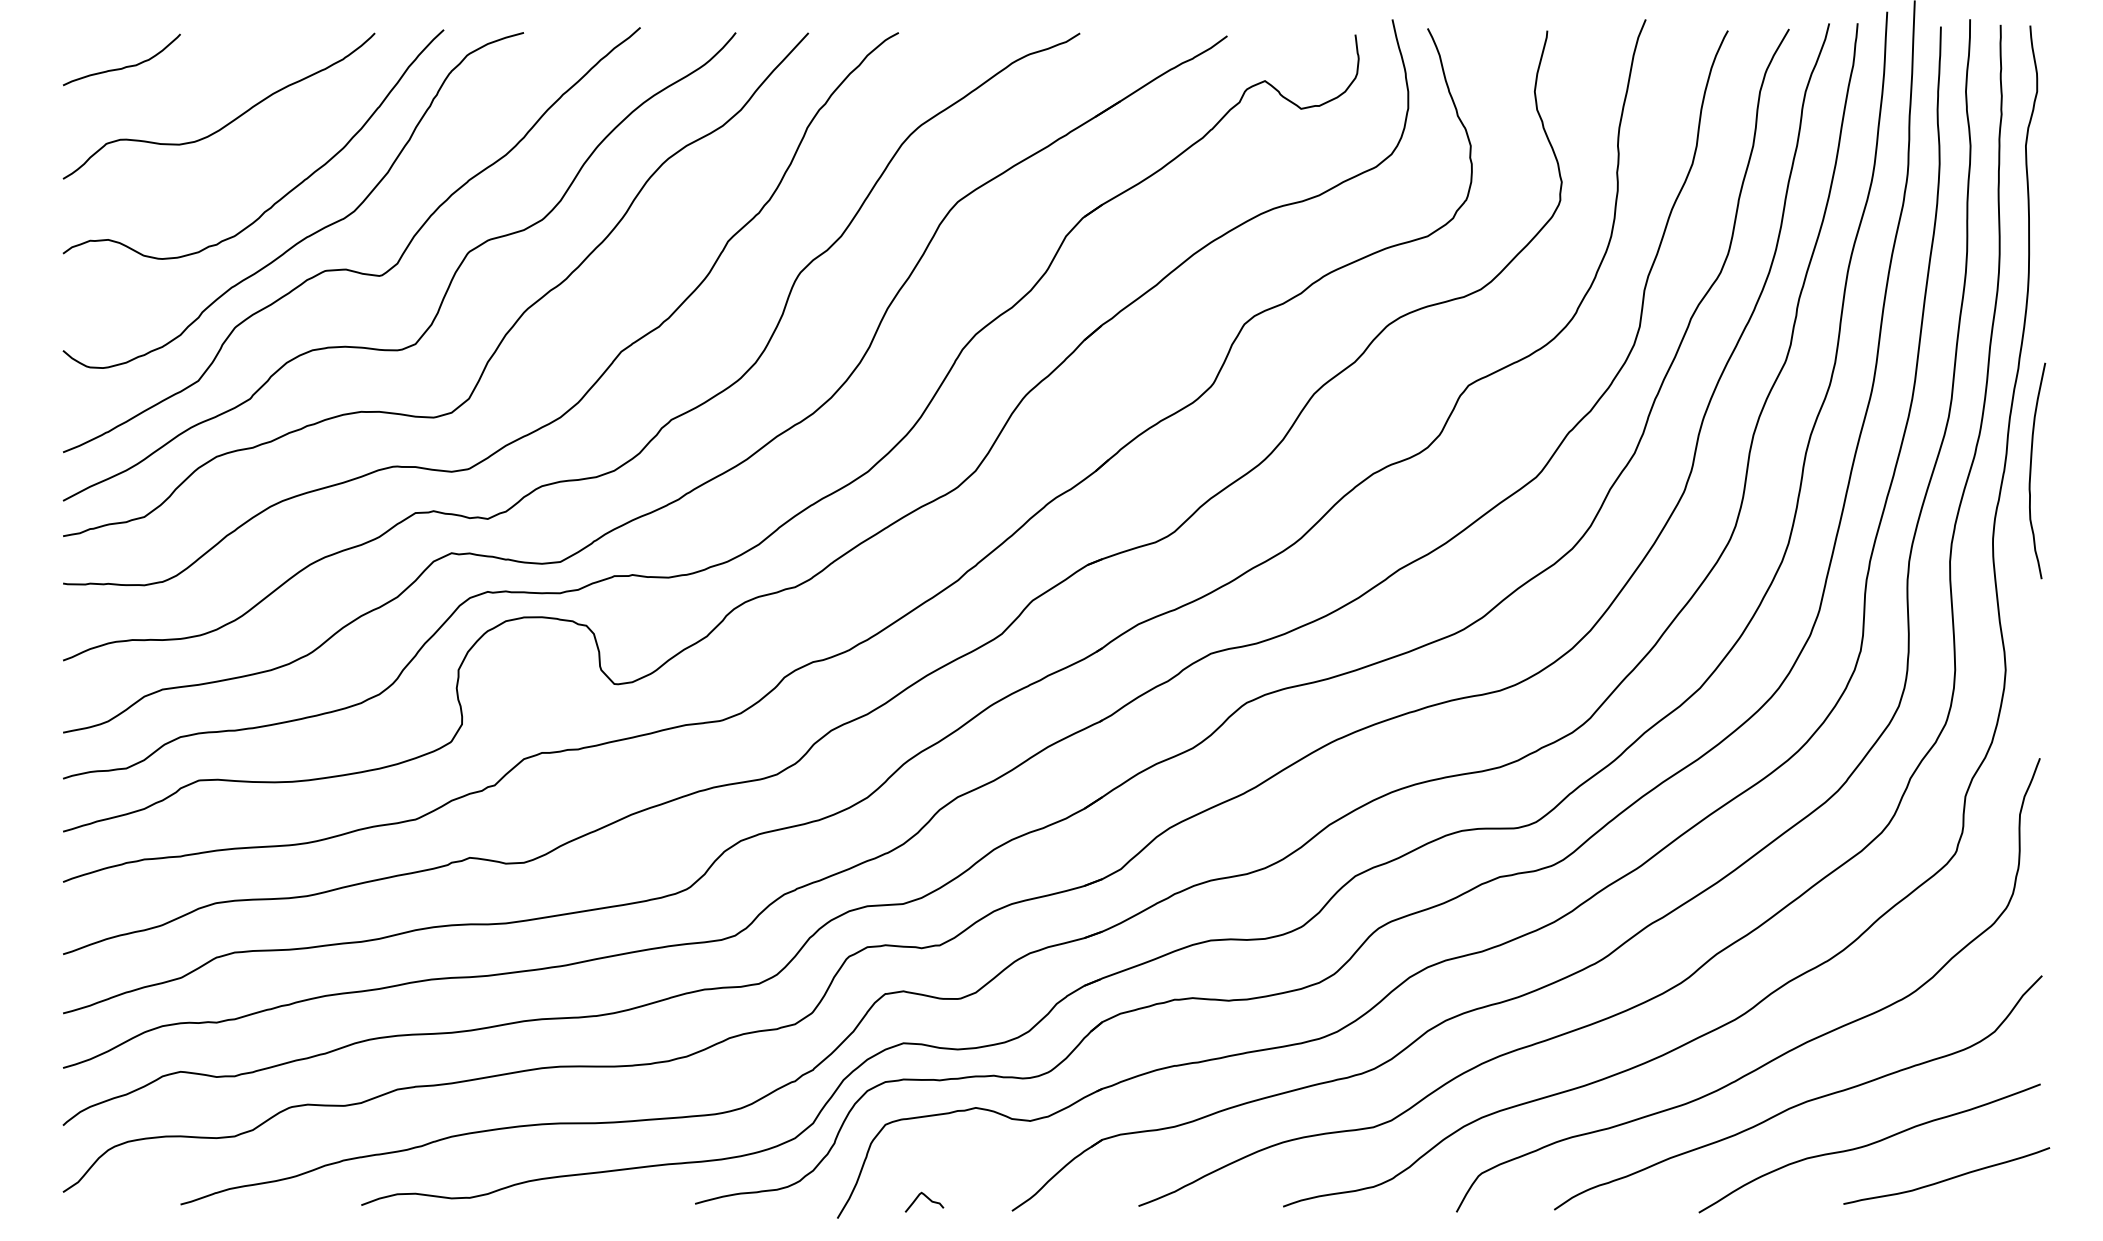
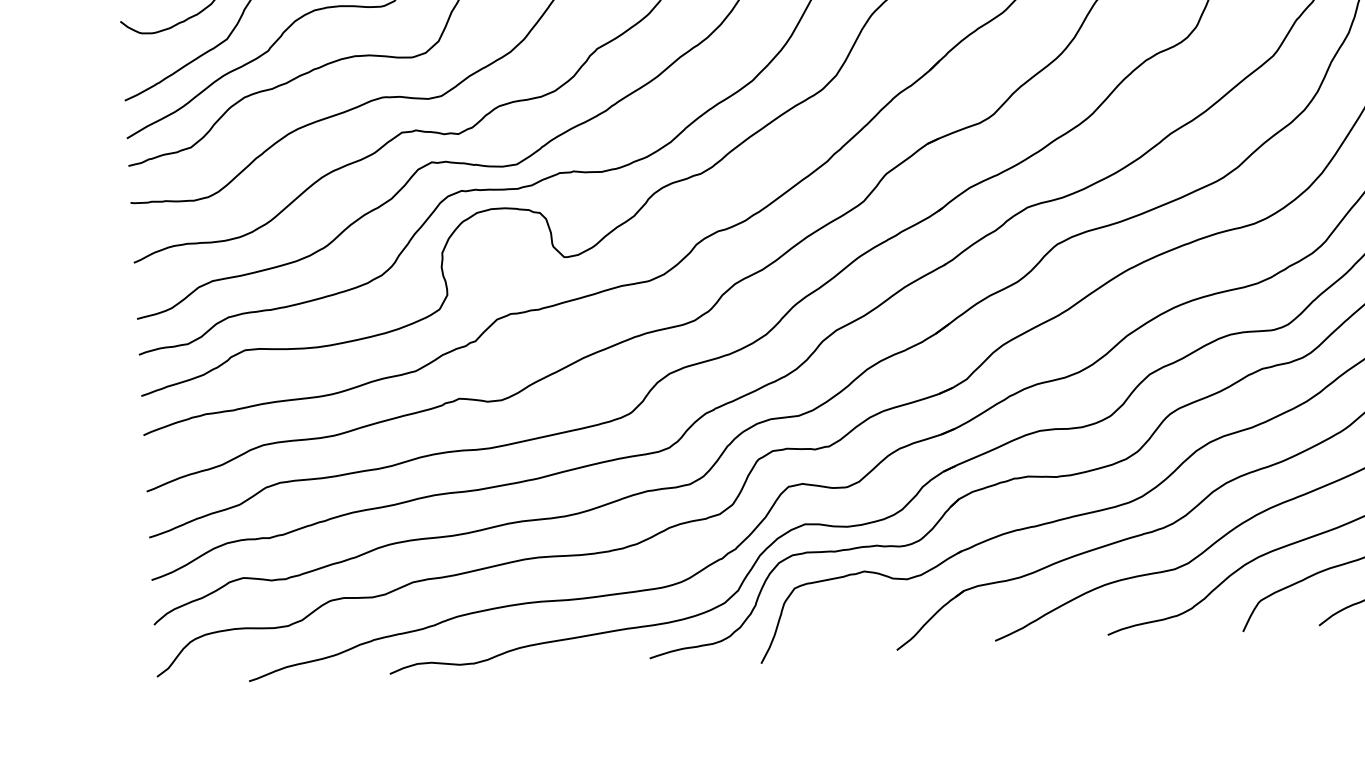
curve: (925, 1197) -> (828, 643), removed

